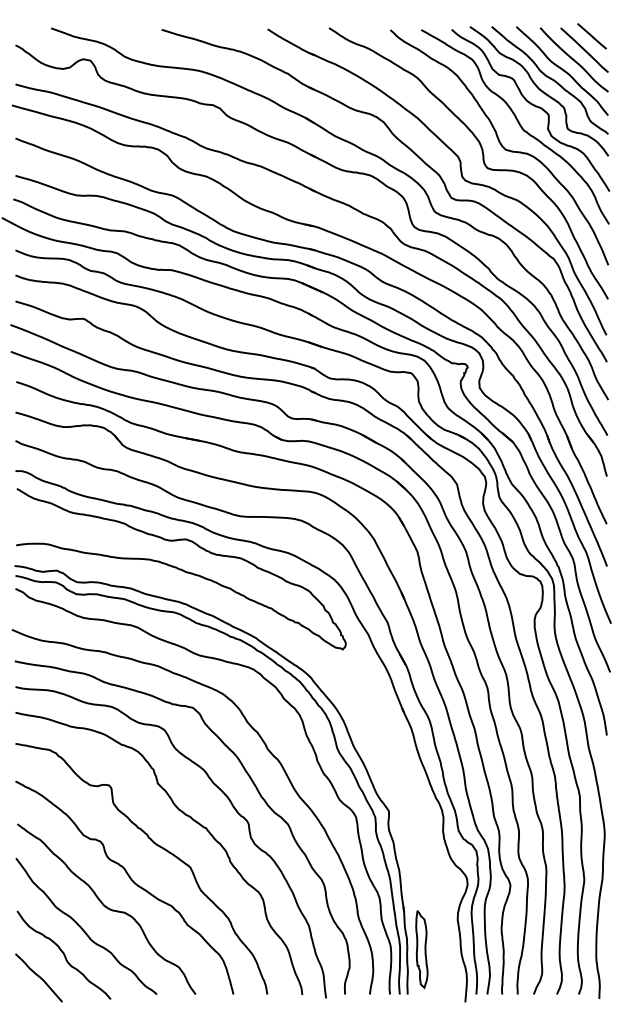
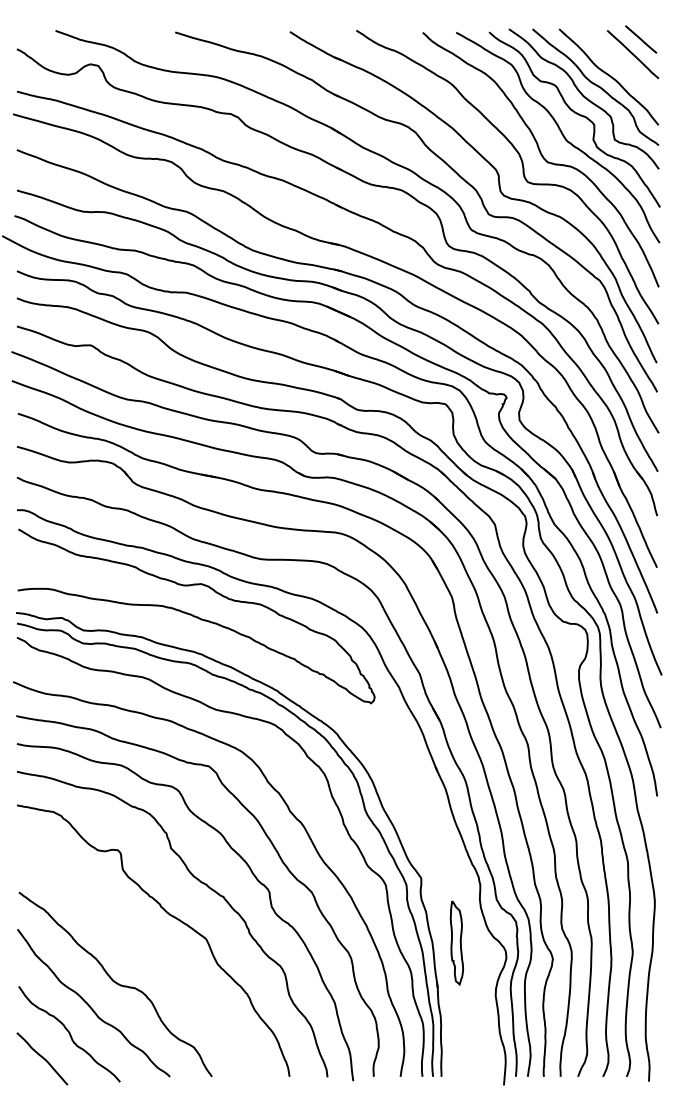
curve: (573, 59) -> (621, 64), removed
curve: (130, 879) -> (141, 952), removed
part: (421, 948) -> (456, 942), moved

